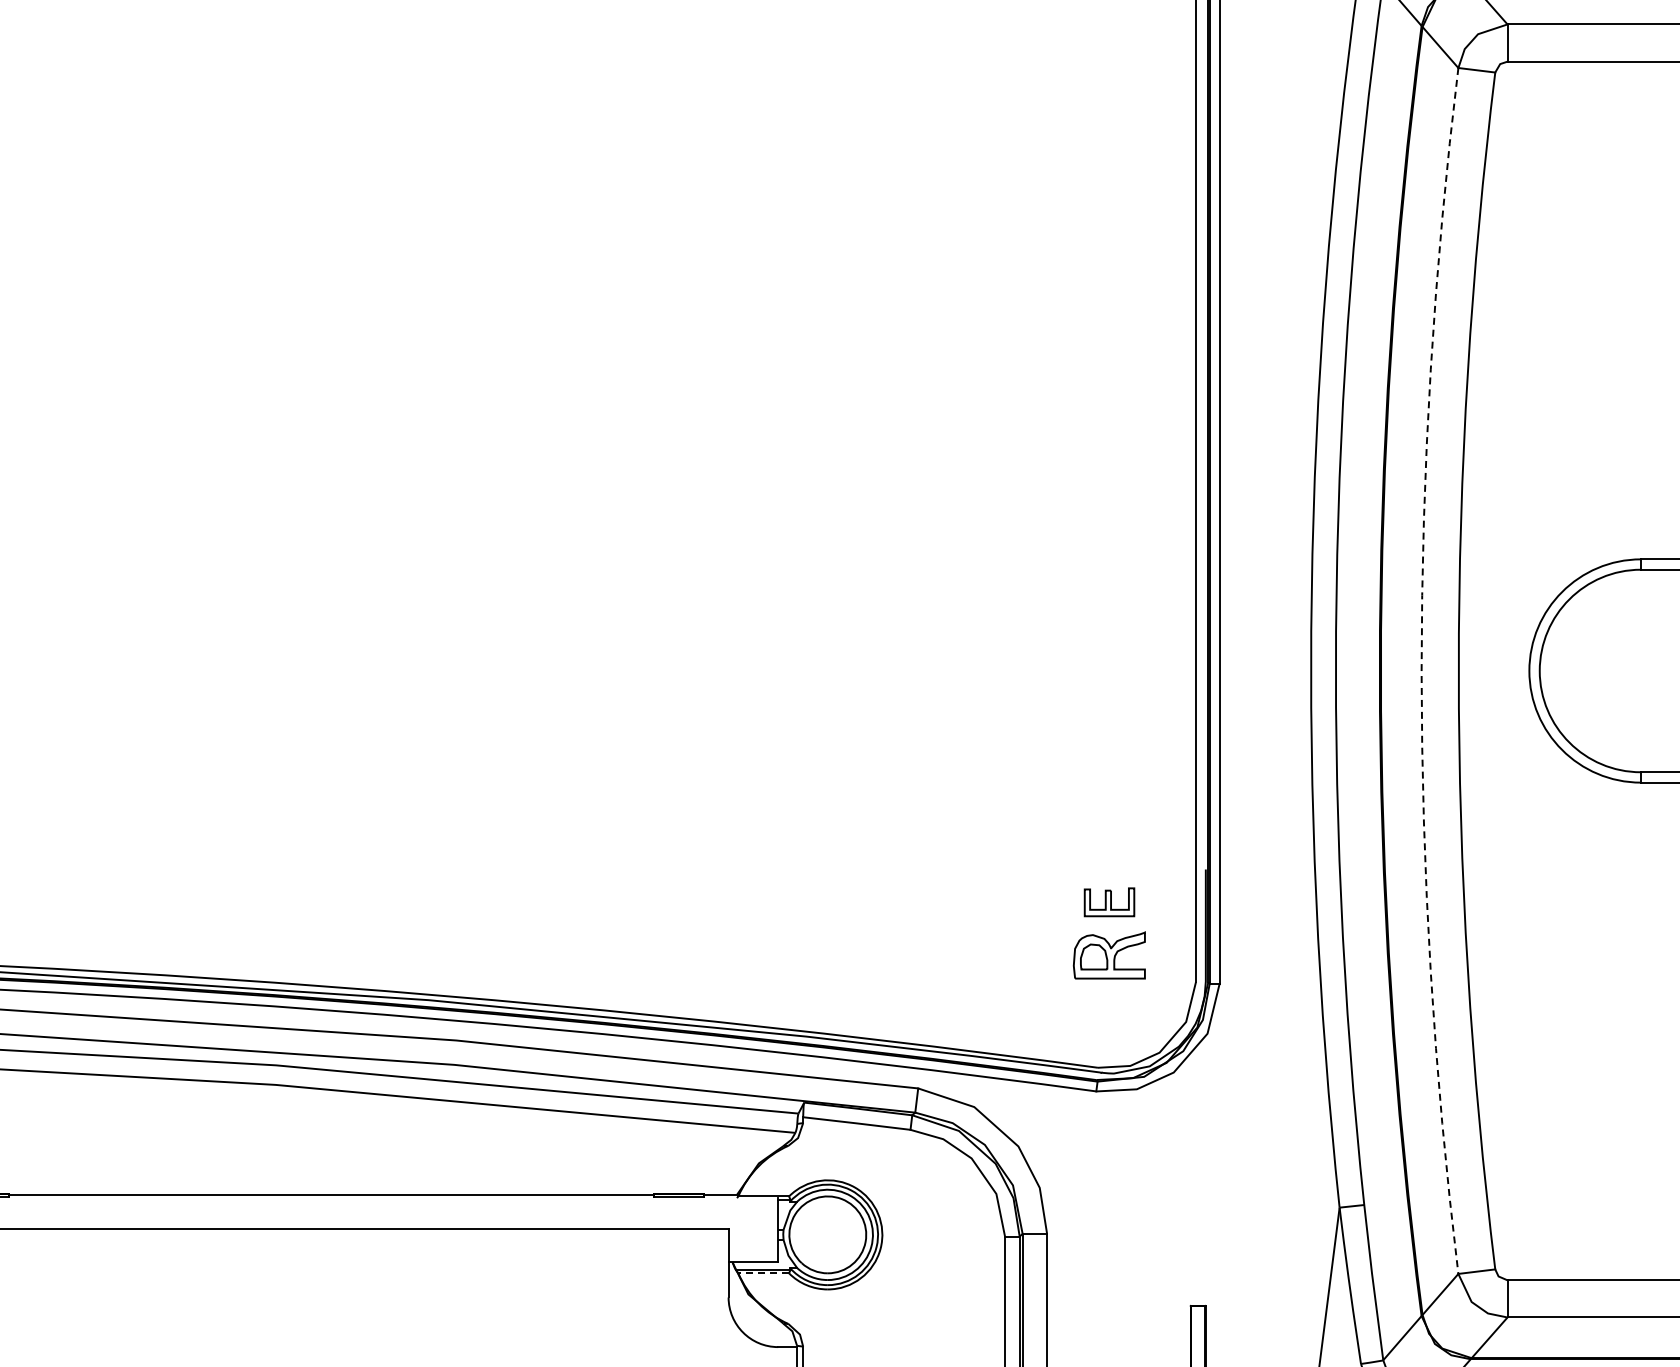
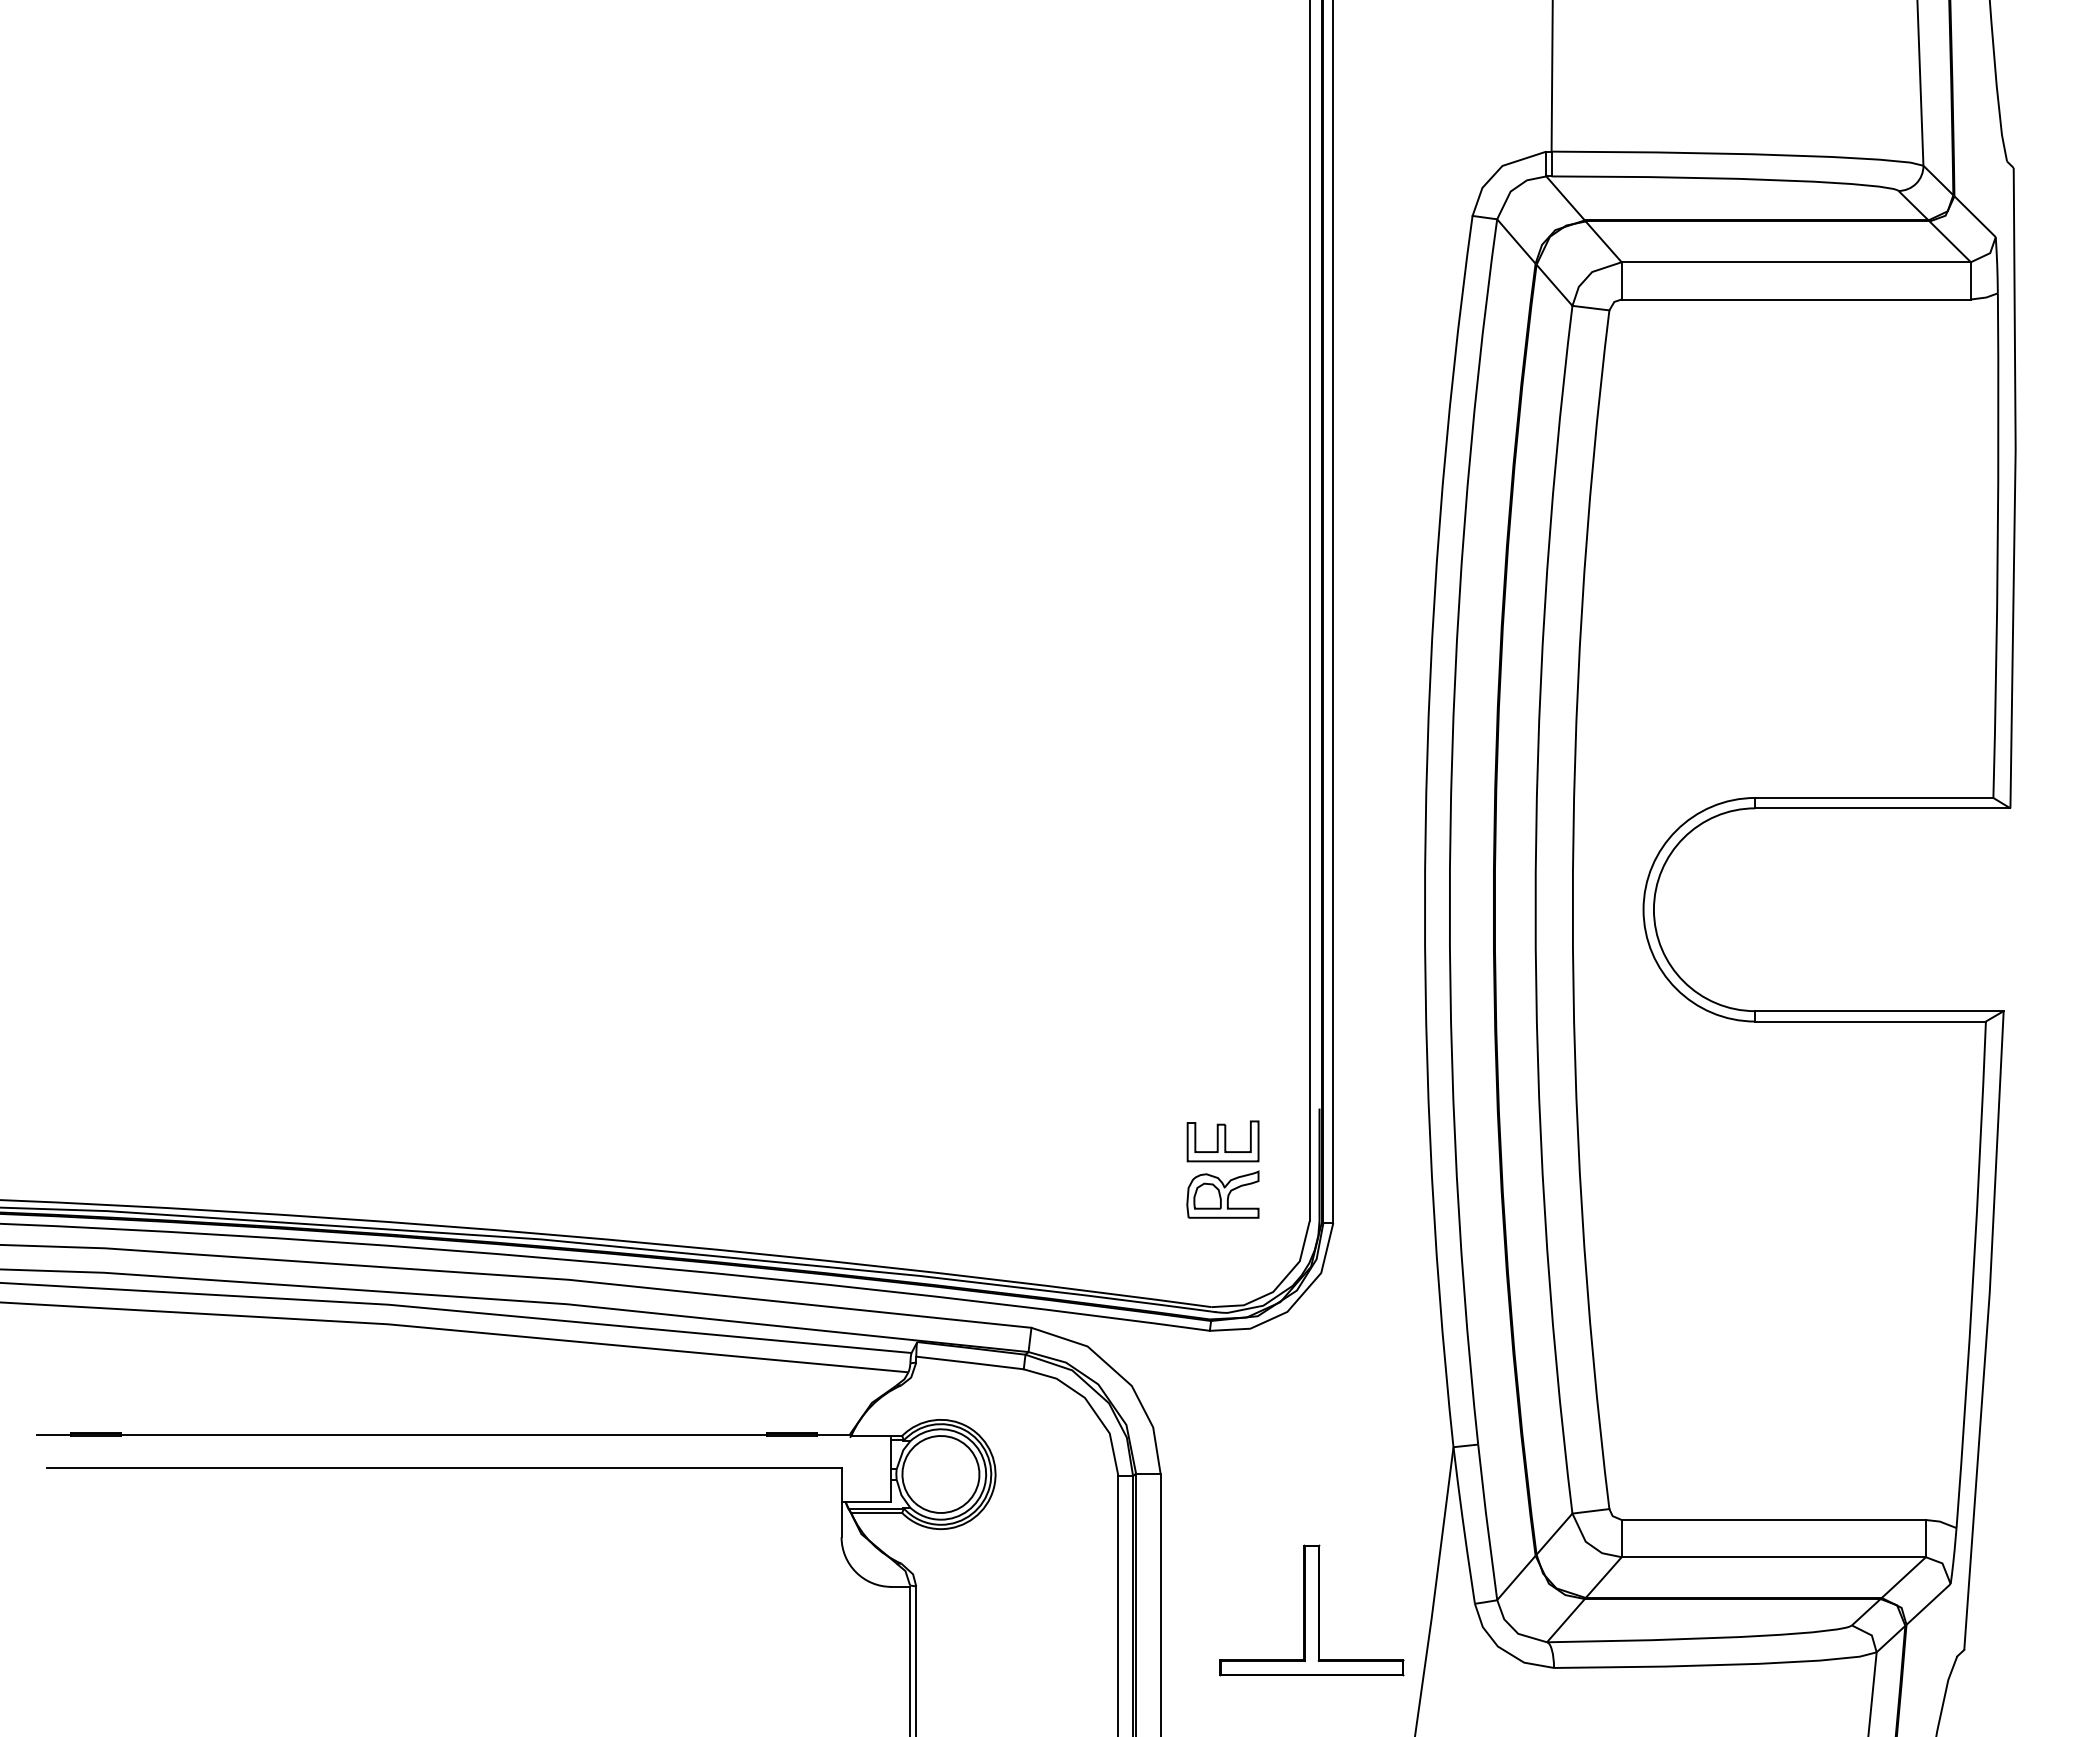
arc: (1421, 670) -> (1535, 909), dashed -> solid
part: (1108, 902) -> (1222, 1141), size x1.43
line: (763, 1273) -> (876, 1513), dashed -> solid

